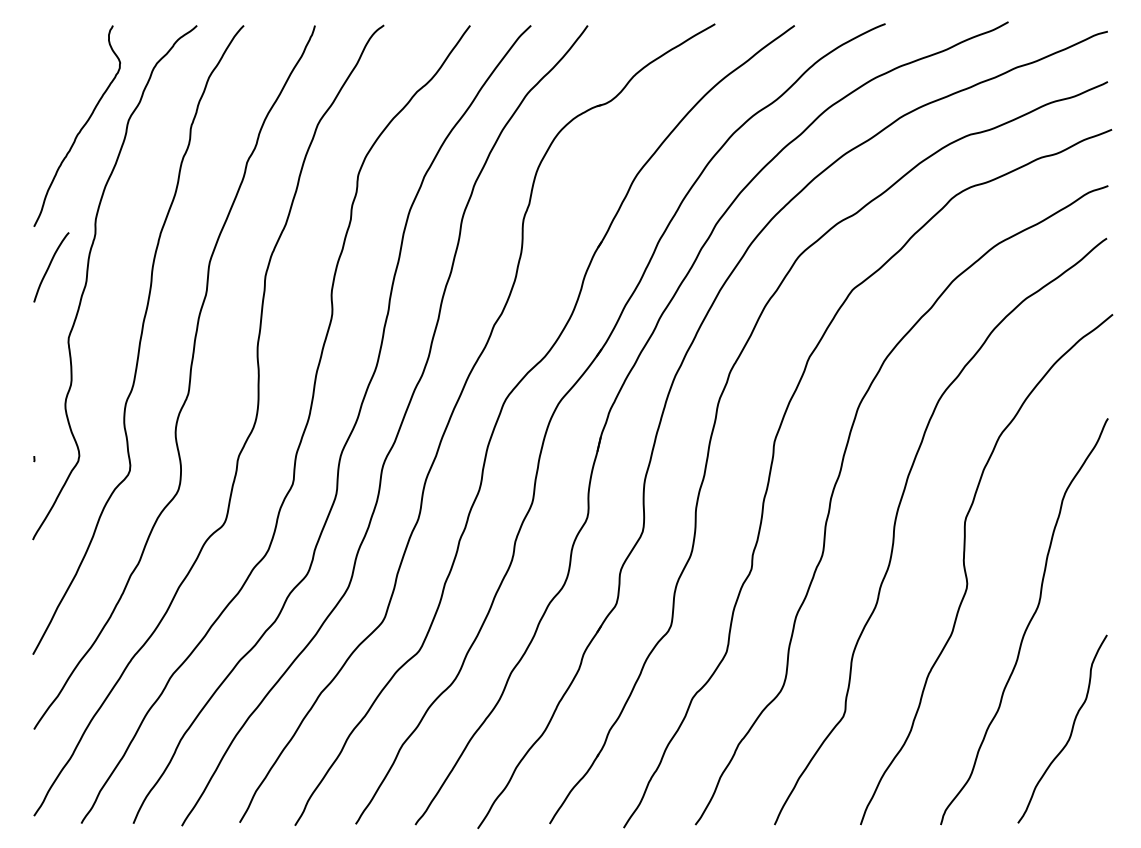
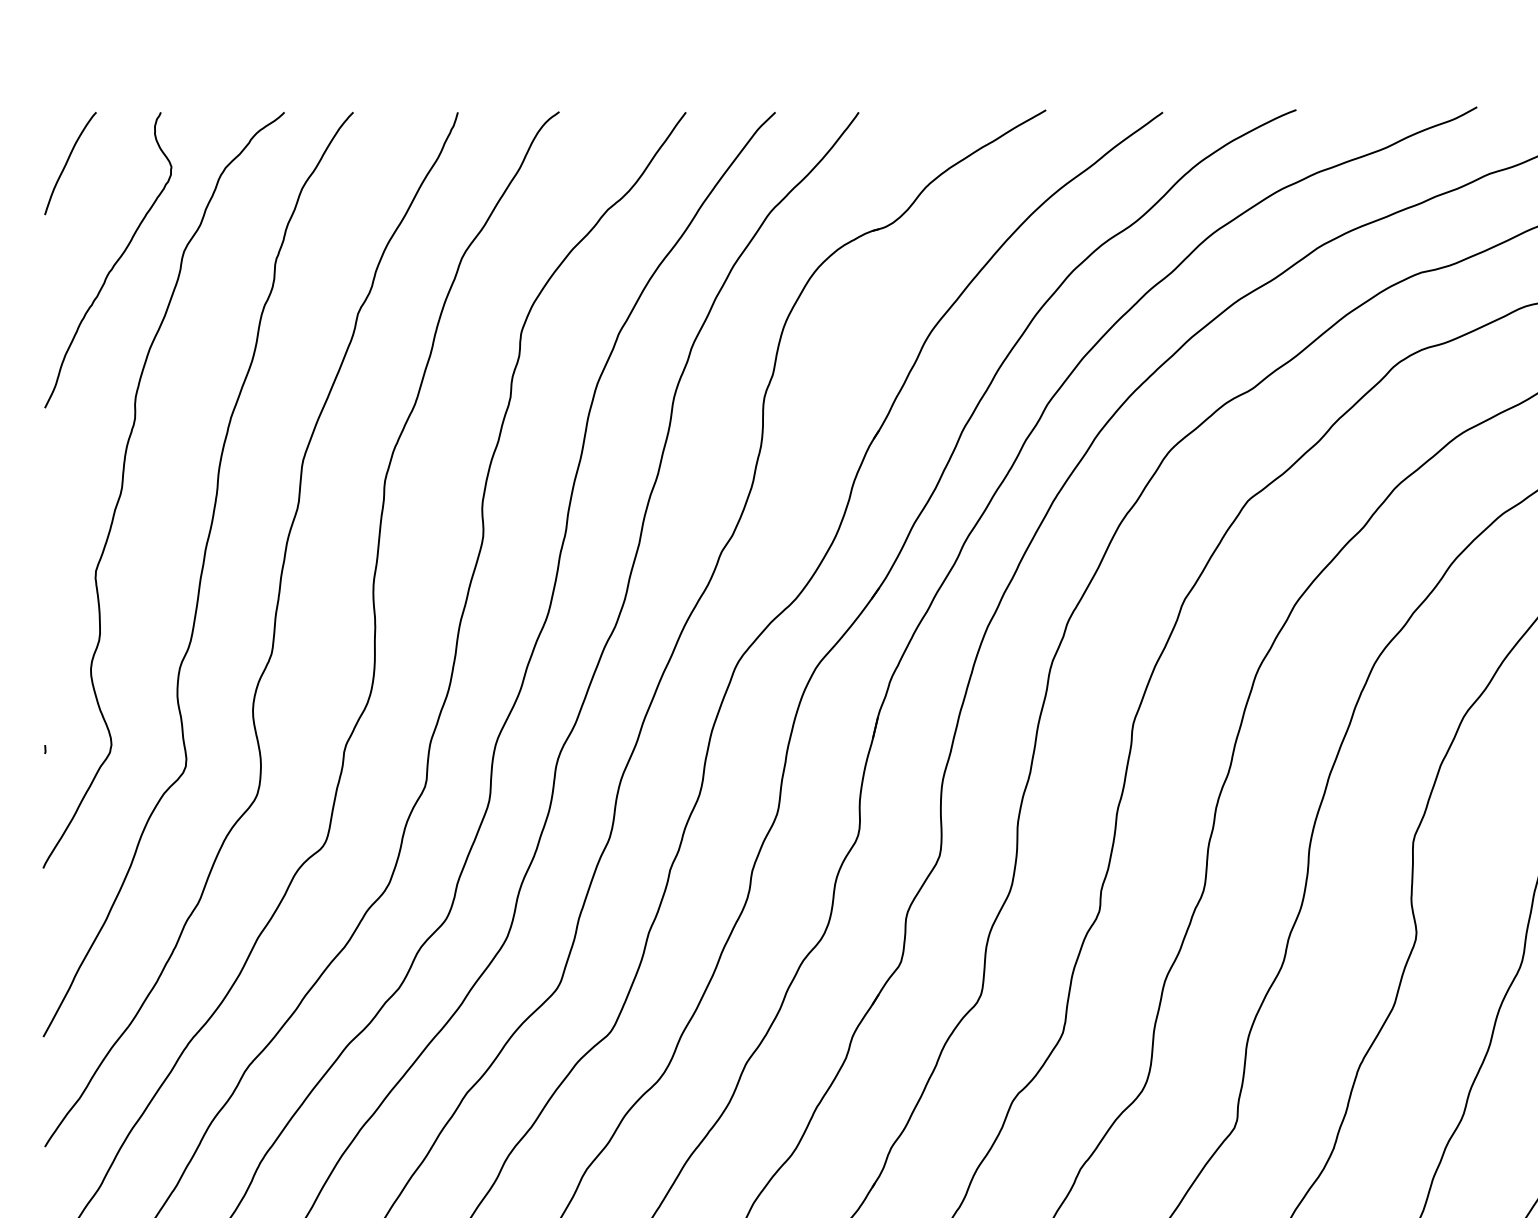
curve: (49, 267) -> (67, 163), moved

